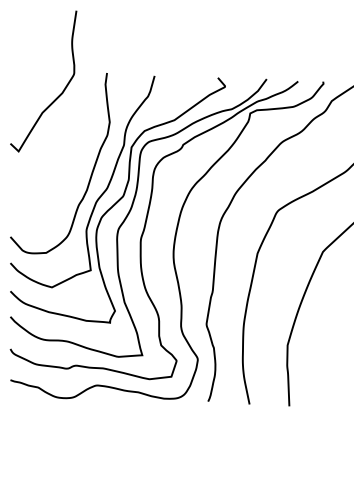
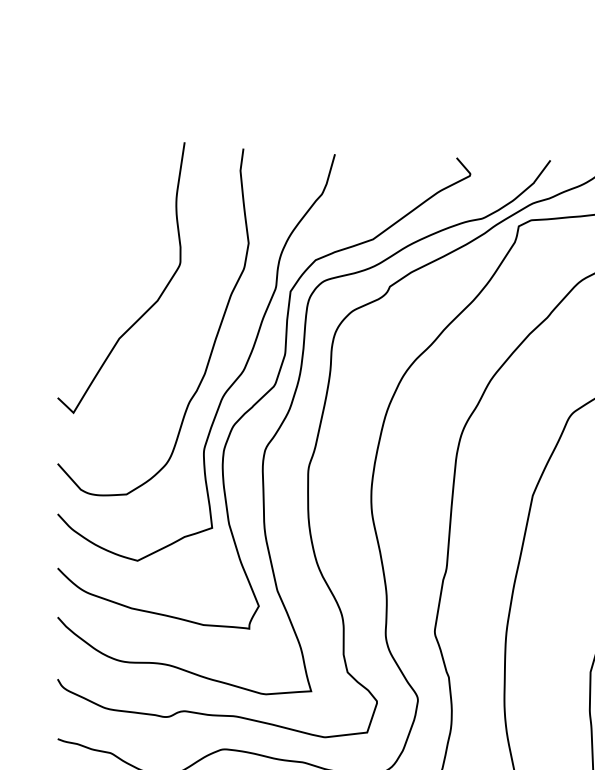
curve: (58, 95) -> (150, 305), moved

